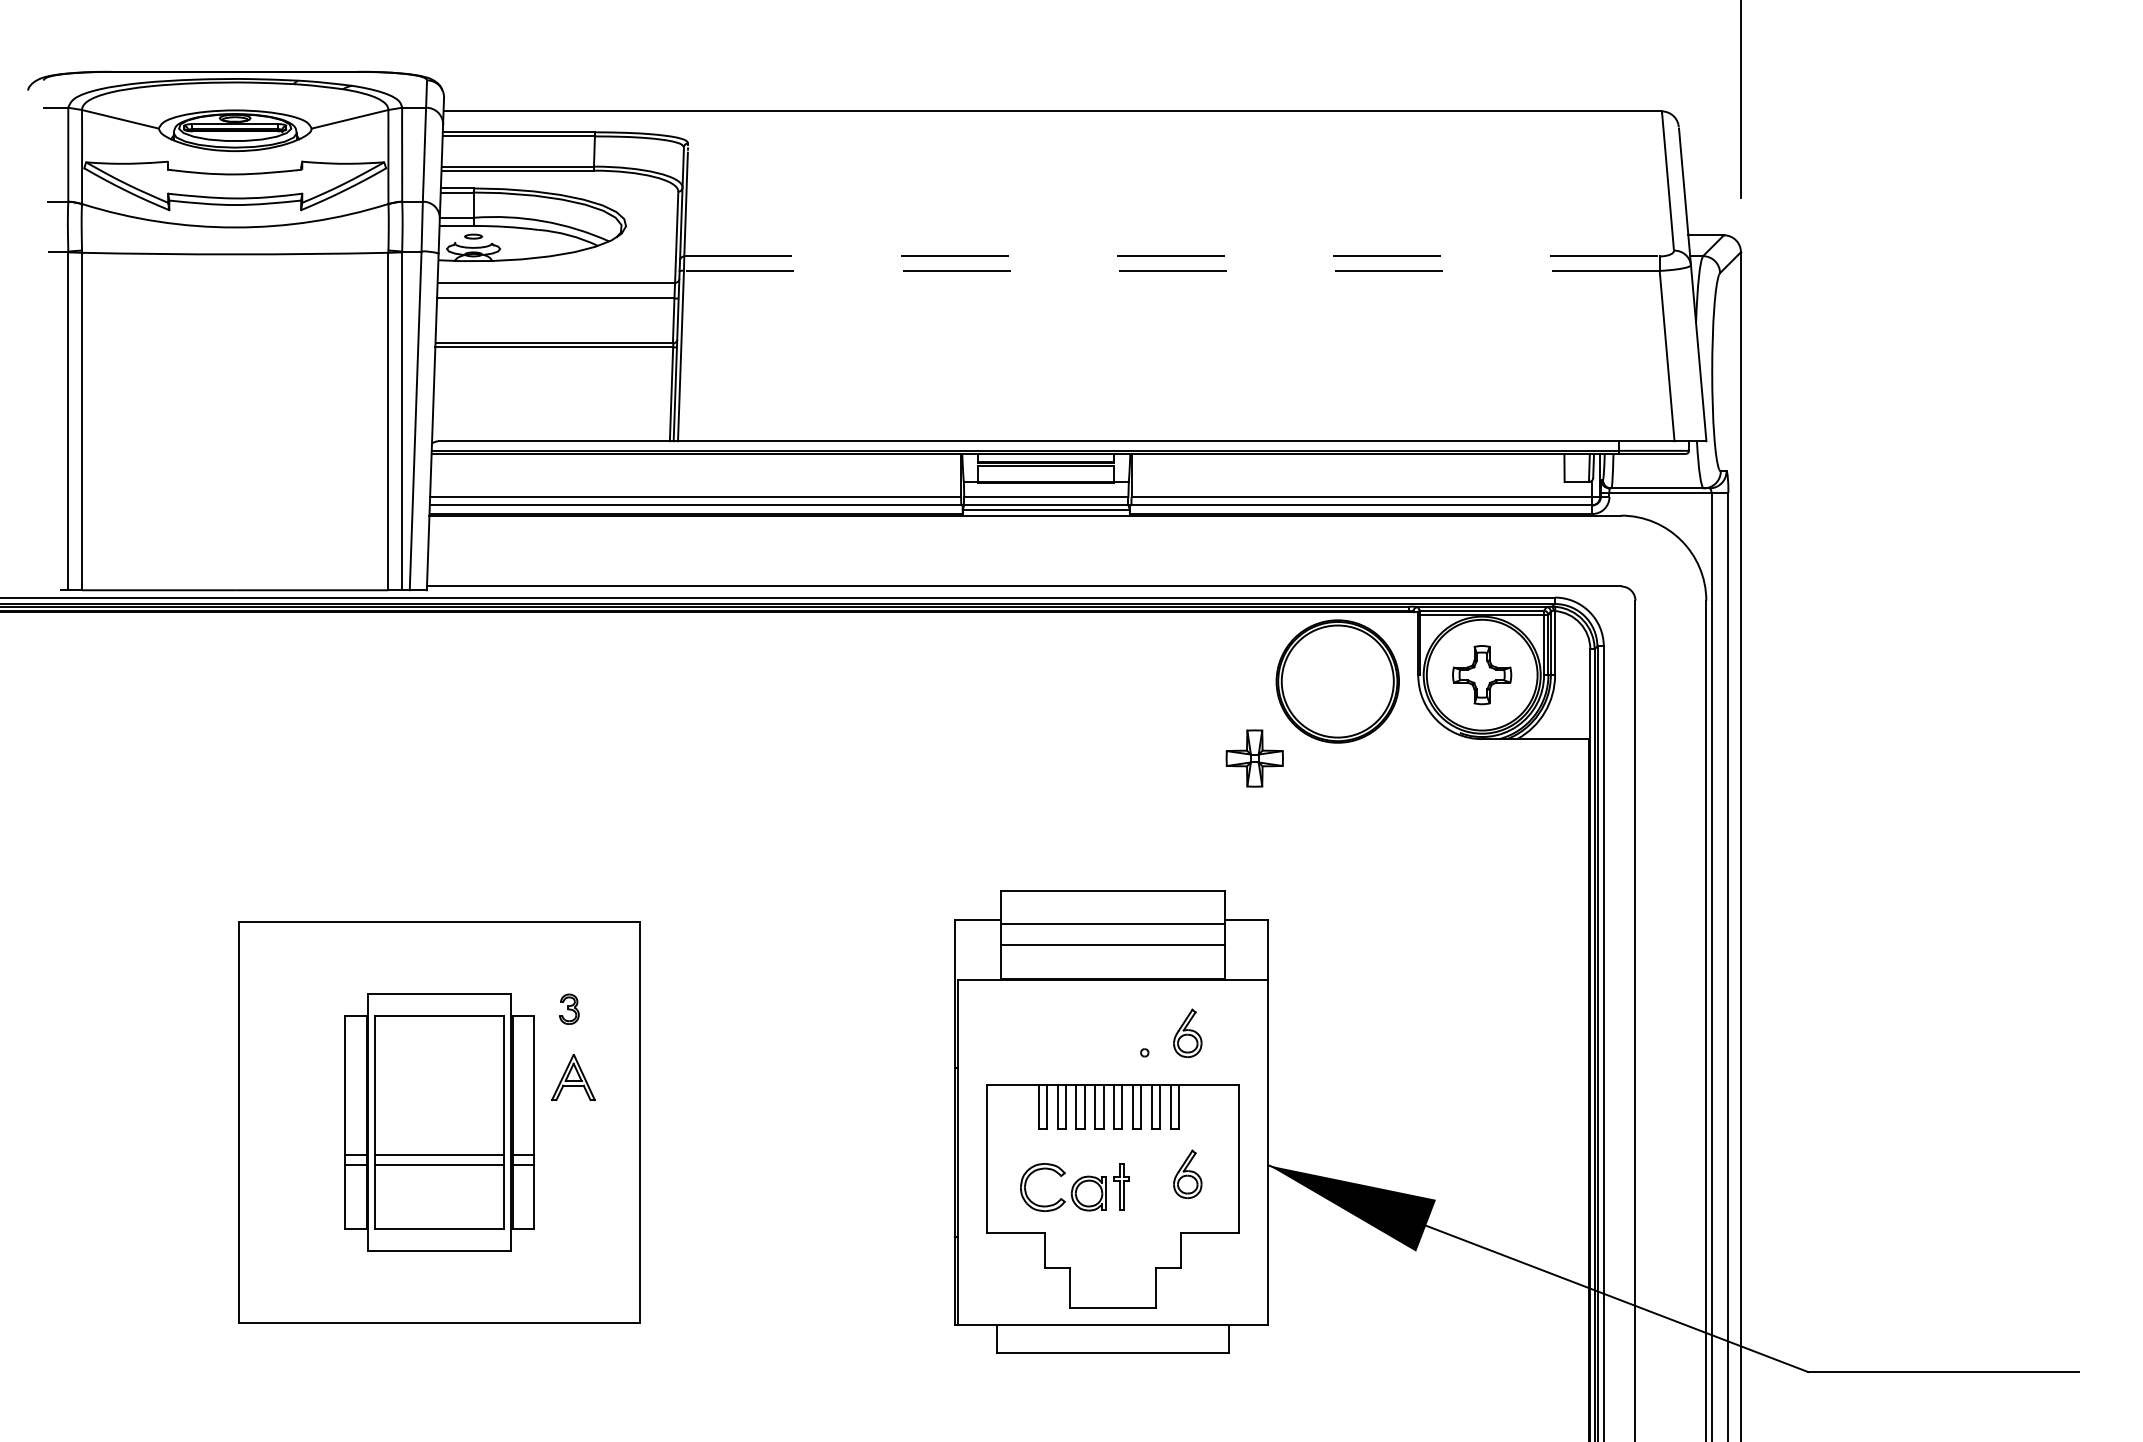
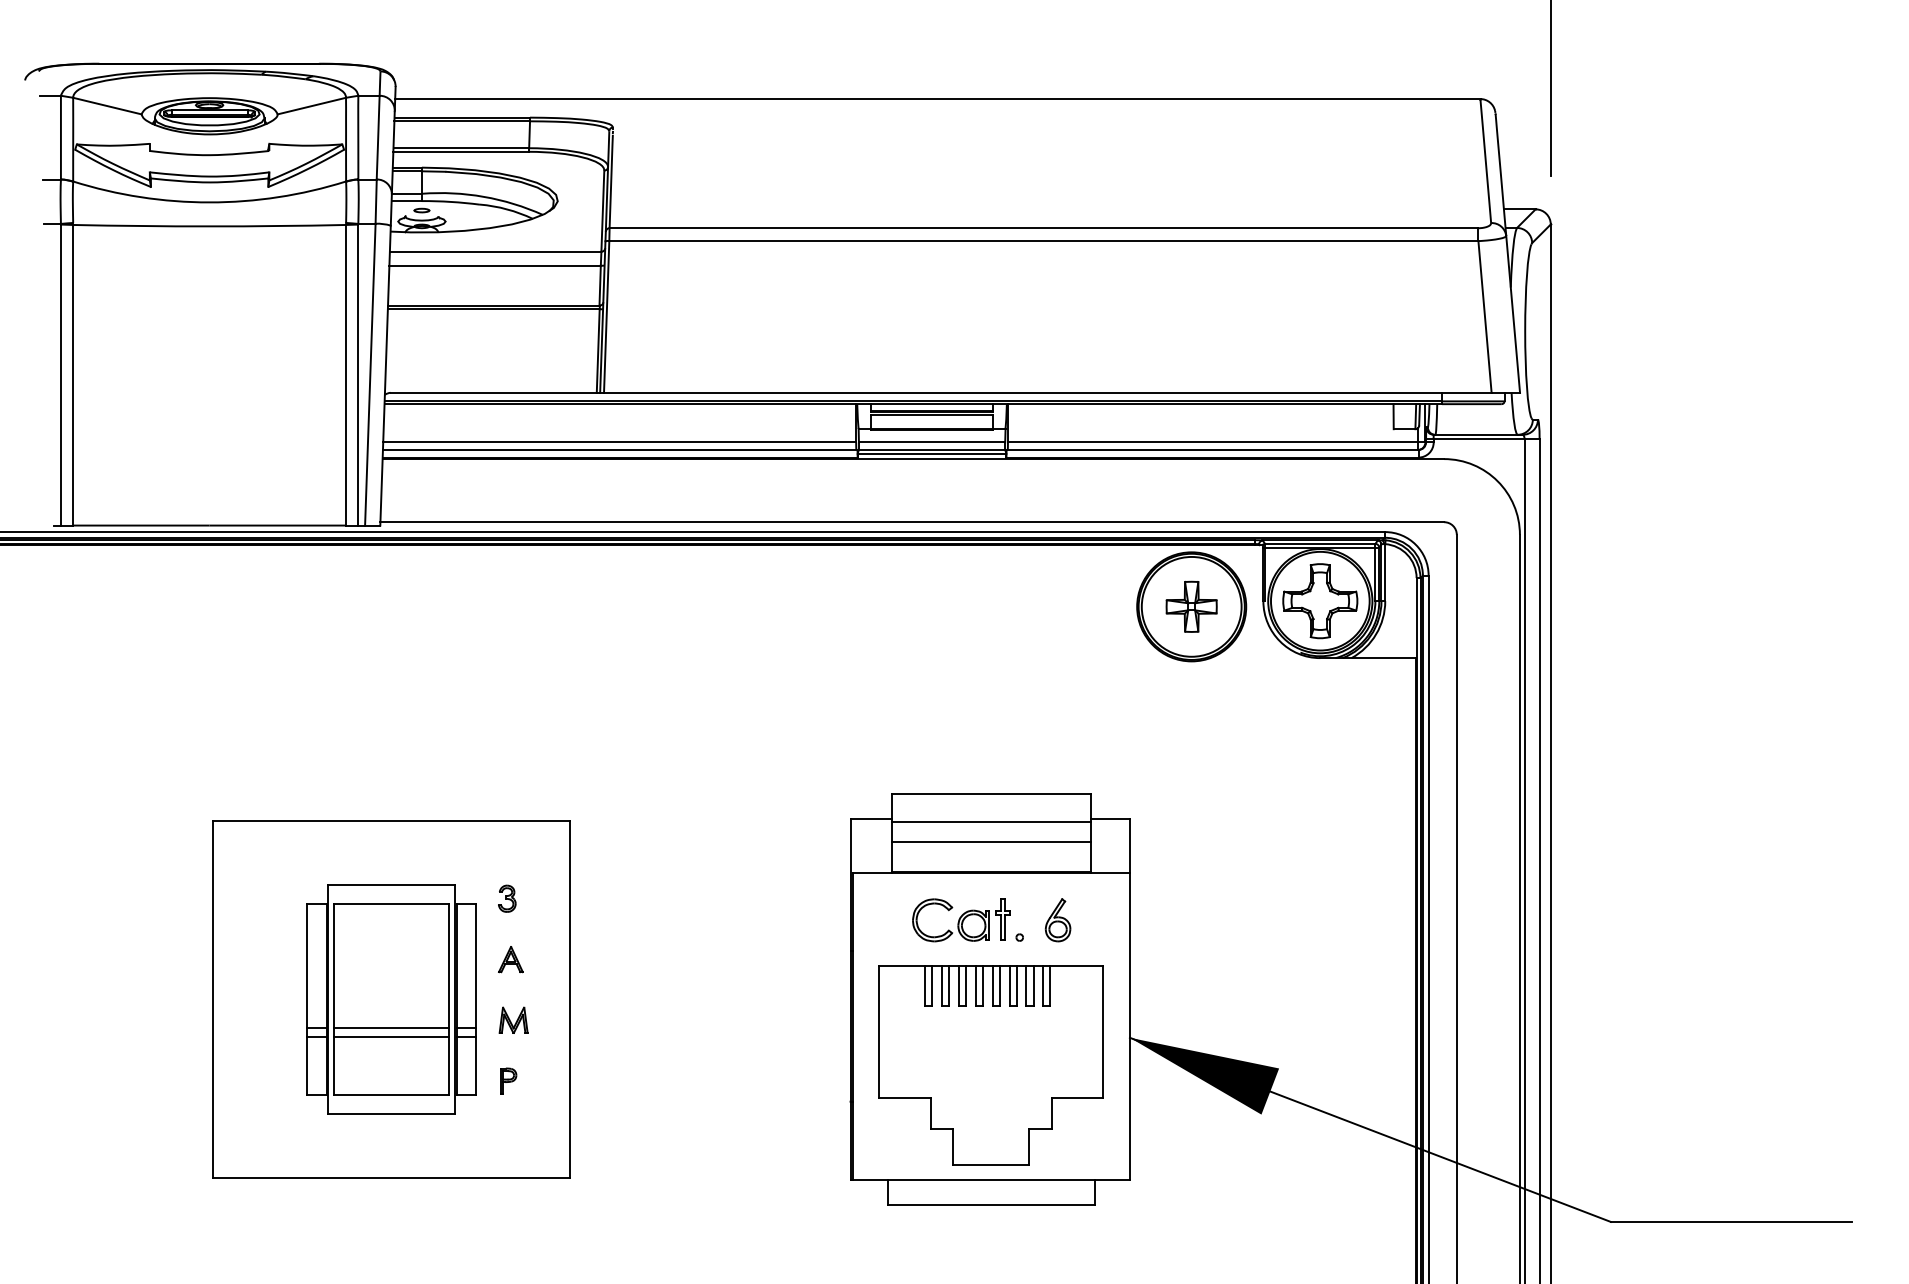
line: (1172, 256) -> (1044, 228), dashed -> solid
line: (1171, 270) -> (1043, 240), dashed -> solid
part: (1481, 674) -> (1319, 600), size x1.43
part: (1254, 758) -> (1191, 606), moved
part: (573, 1077) -> (510, 959), size x0.62
part: (576, 1145) -> (513, 1020), added
part: (1187, 1174) -> (1057, 1045), removed
part: (1074, 1187) -> (960, 920), moved
part: (570, 1213) -> (508, 1080), added

